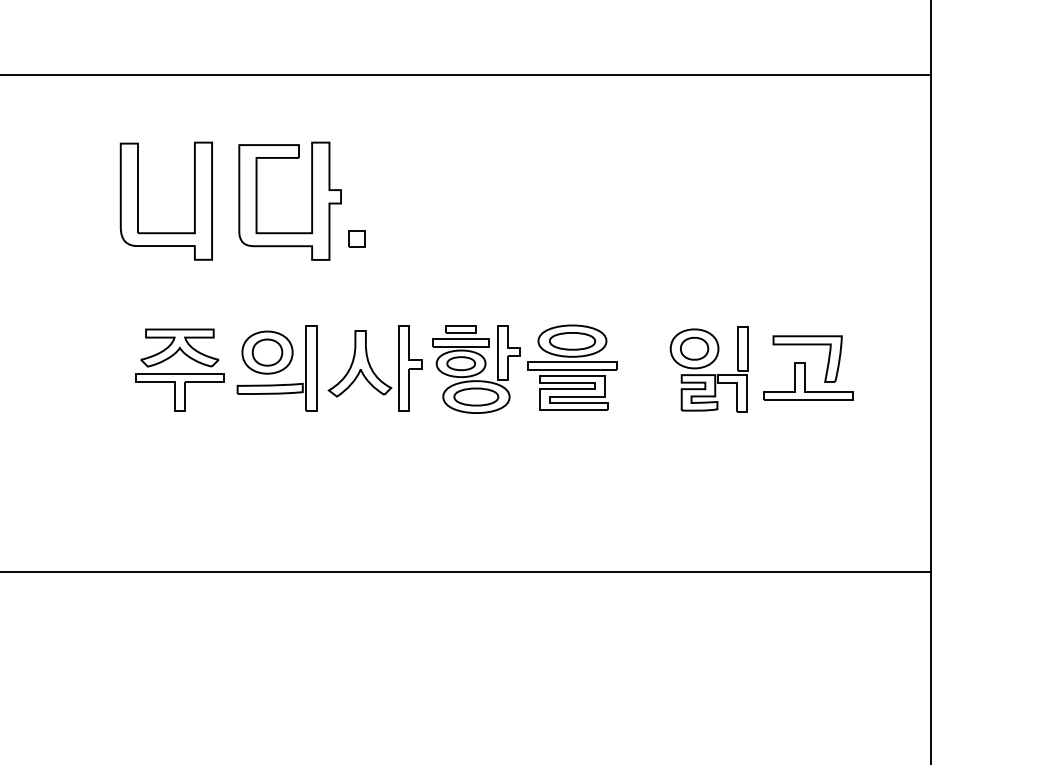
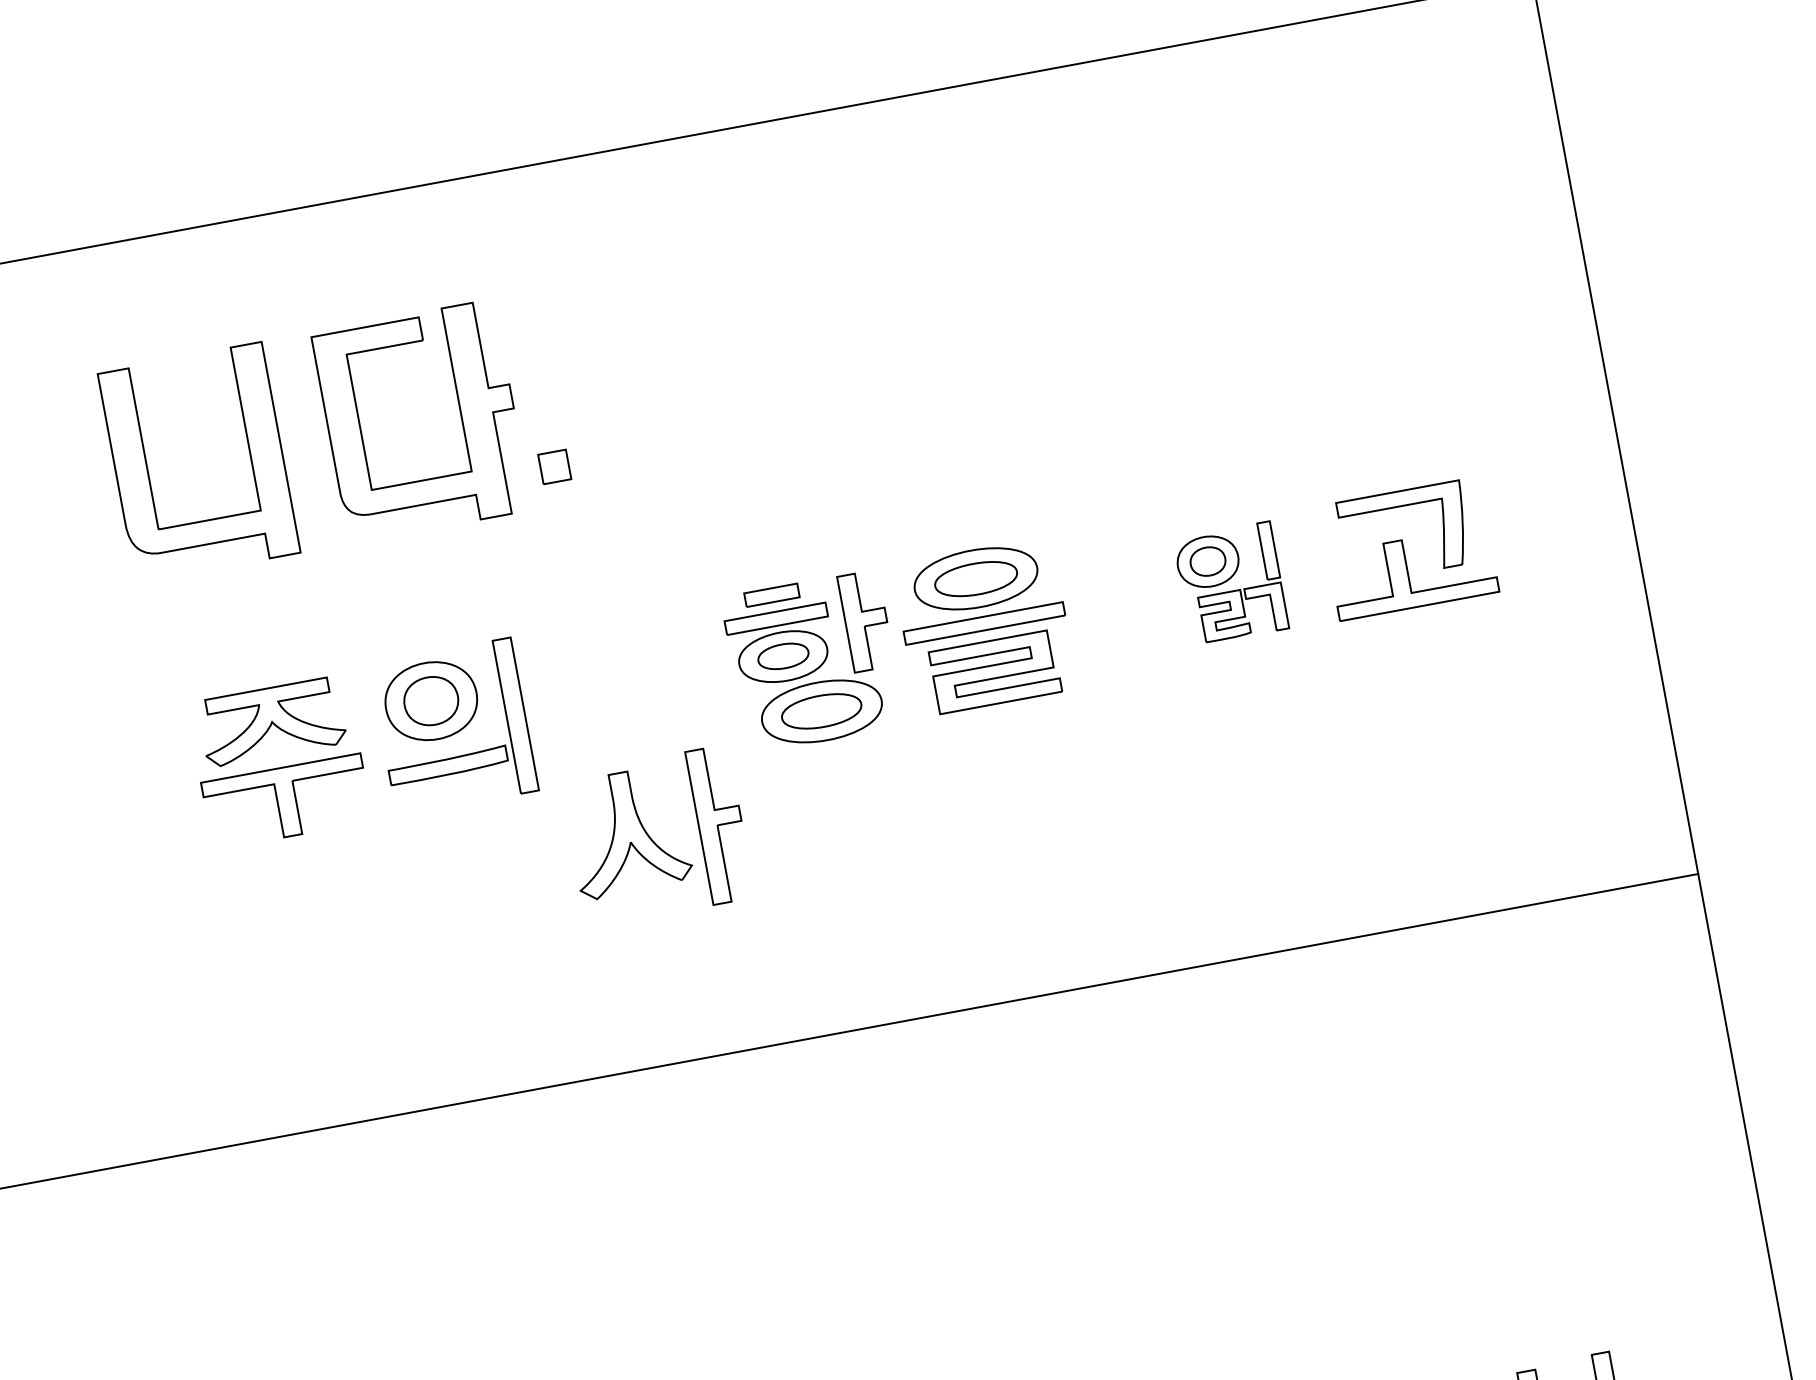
part: (374, 368) -> (655, 836), moved
part: (708, 369) -> (1230, 584), size x0.7

